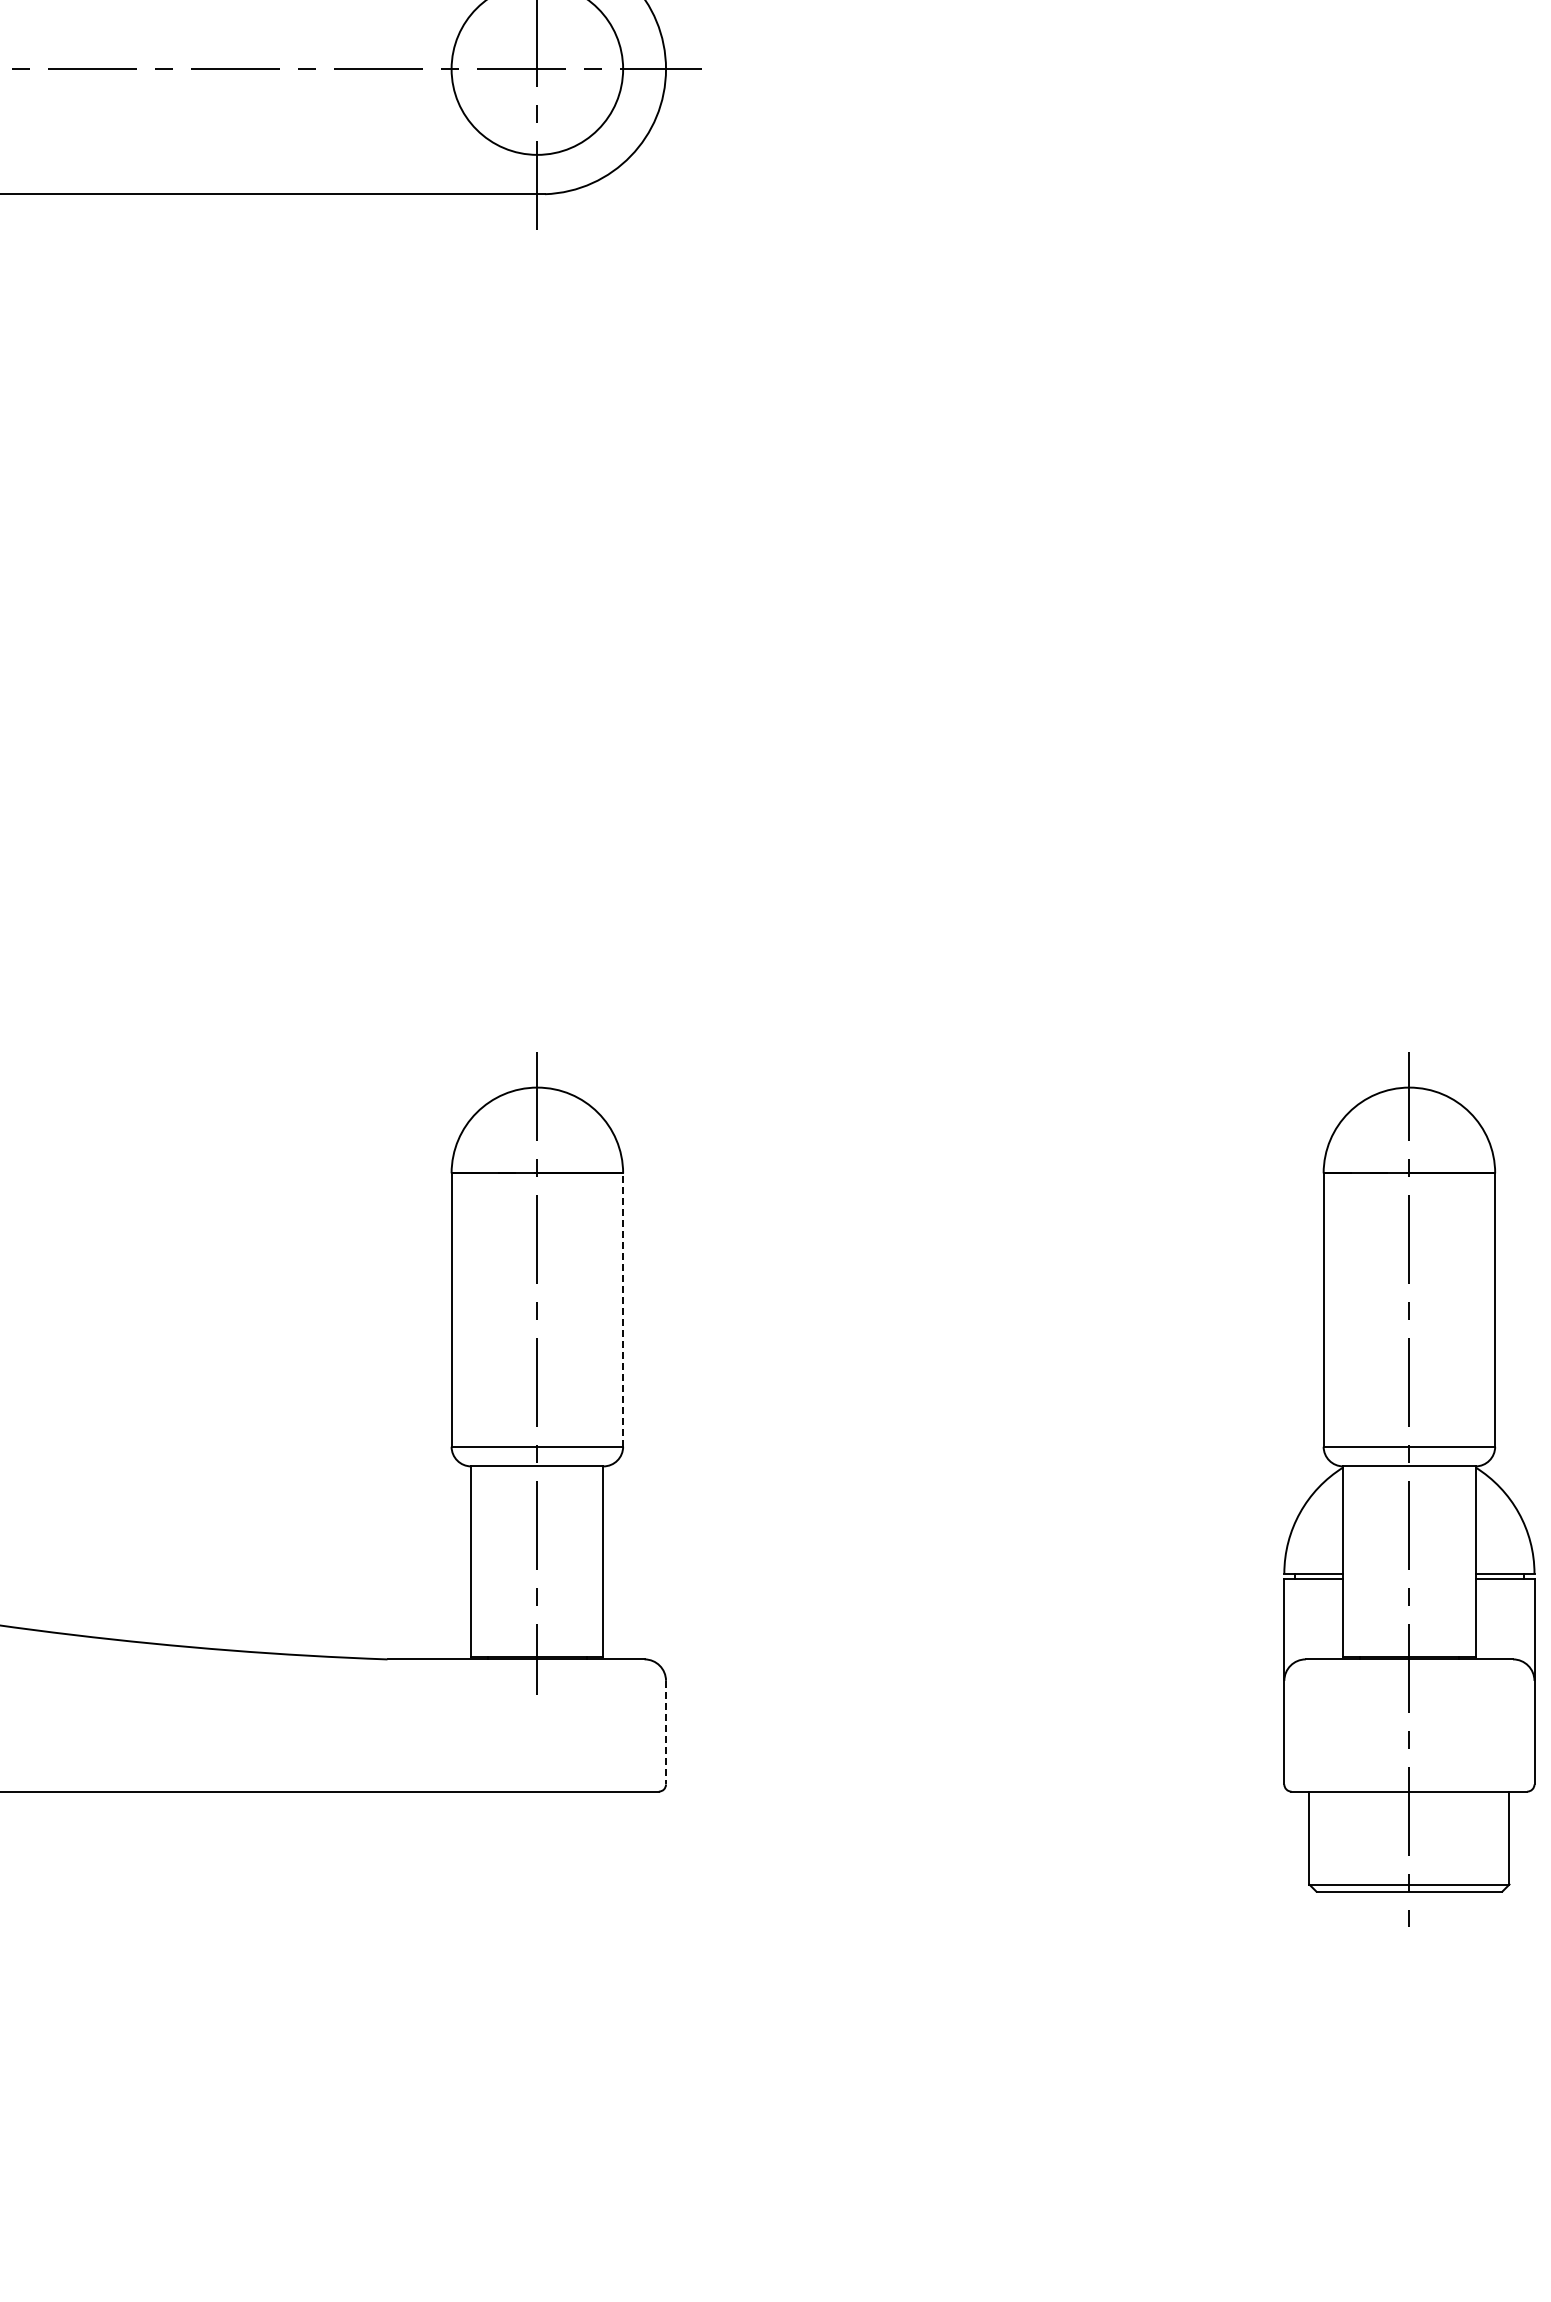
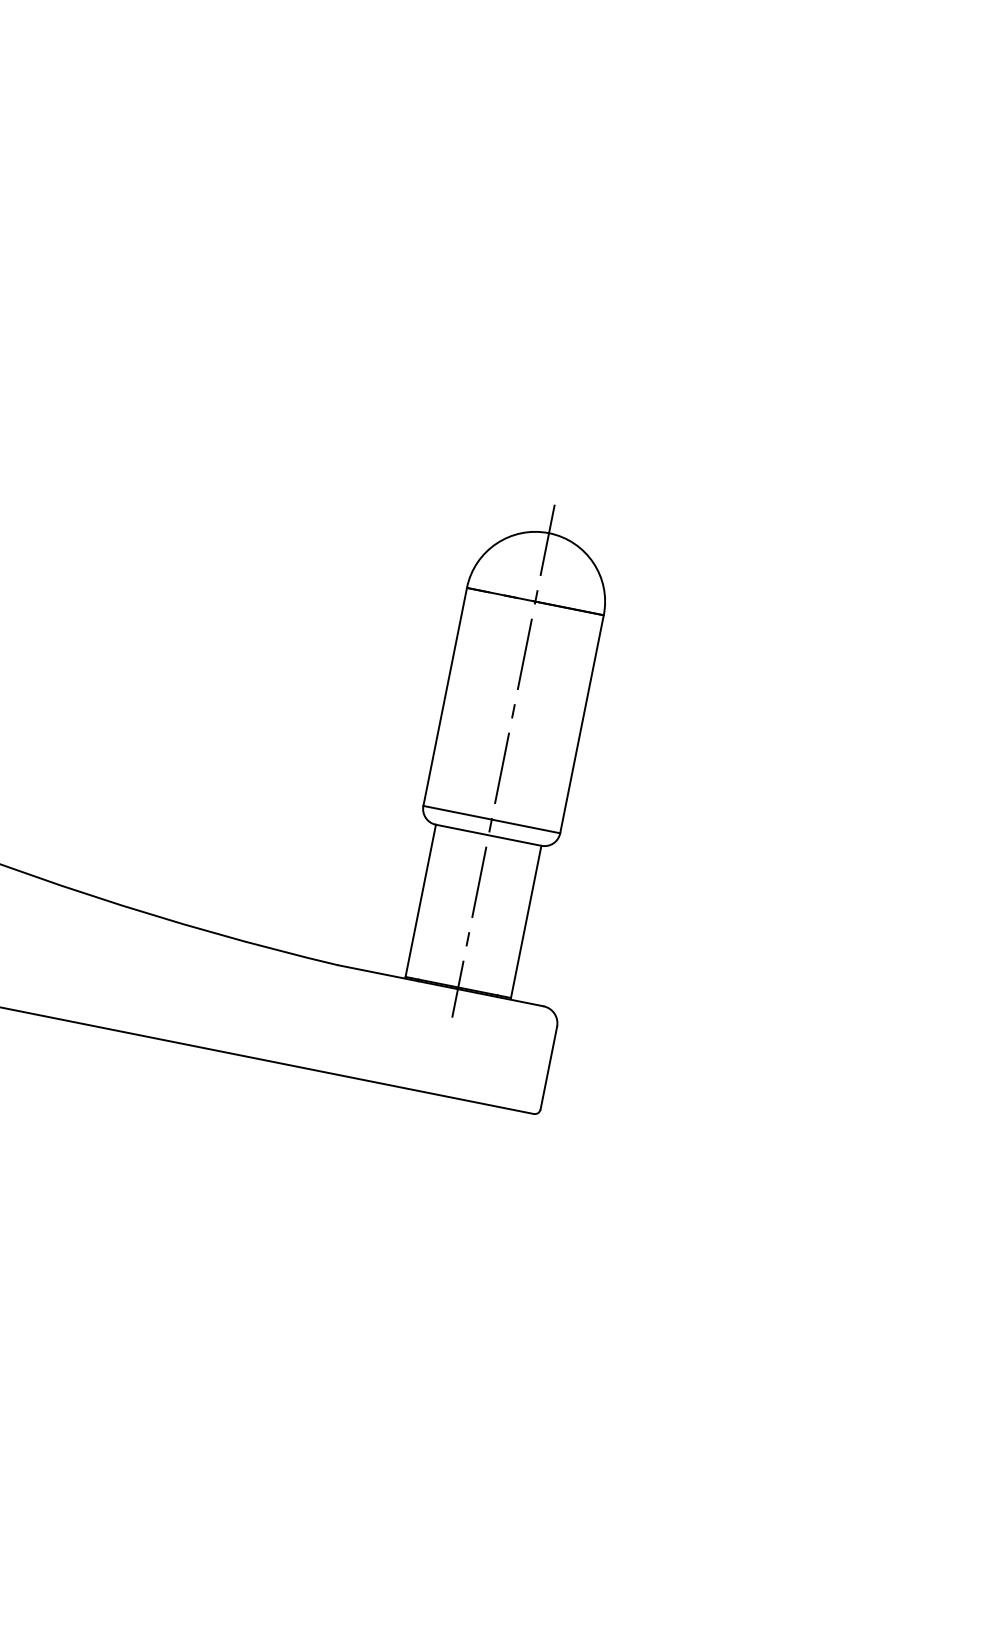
line: (623, 1310) -> (582, 724), dashed -> solid
line: (666, 1732) -> (549, 1068), dashed -> solid

